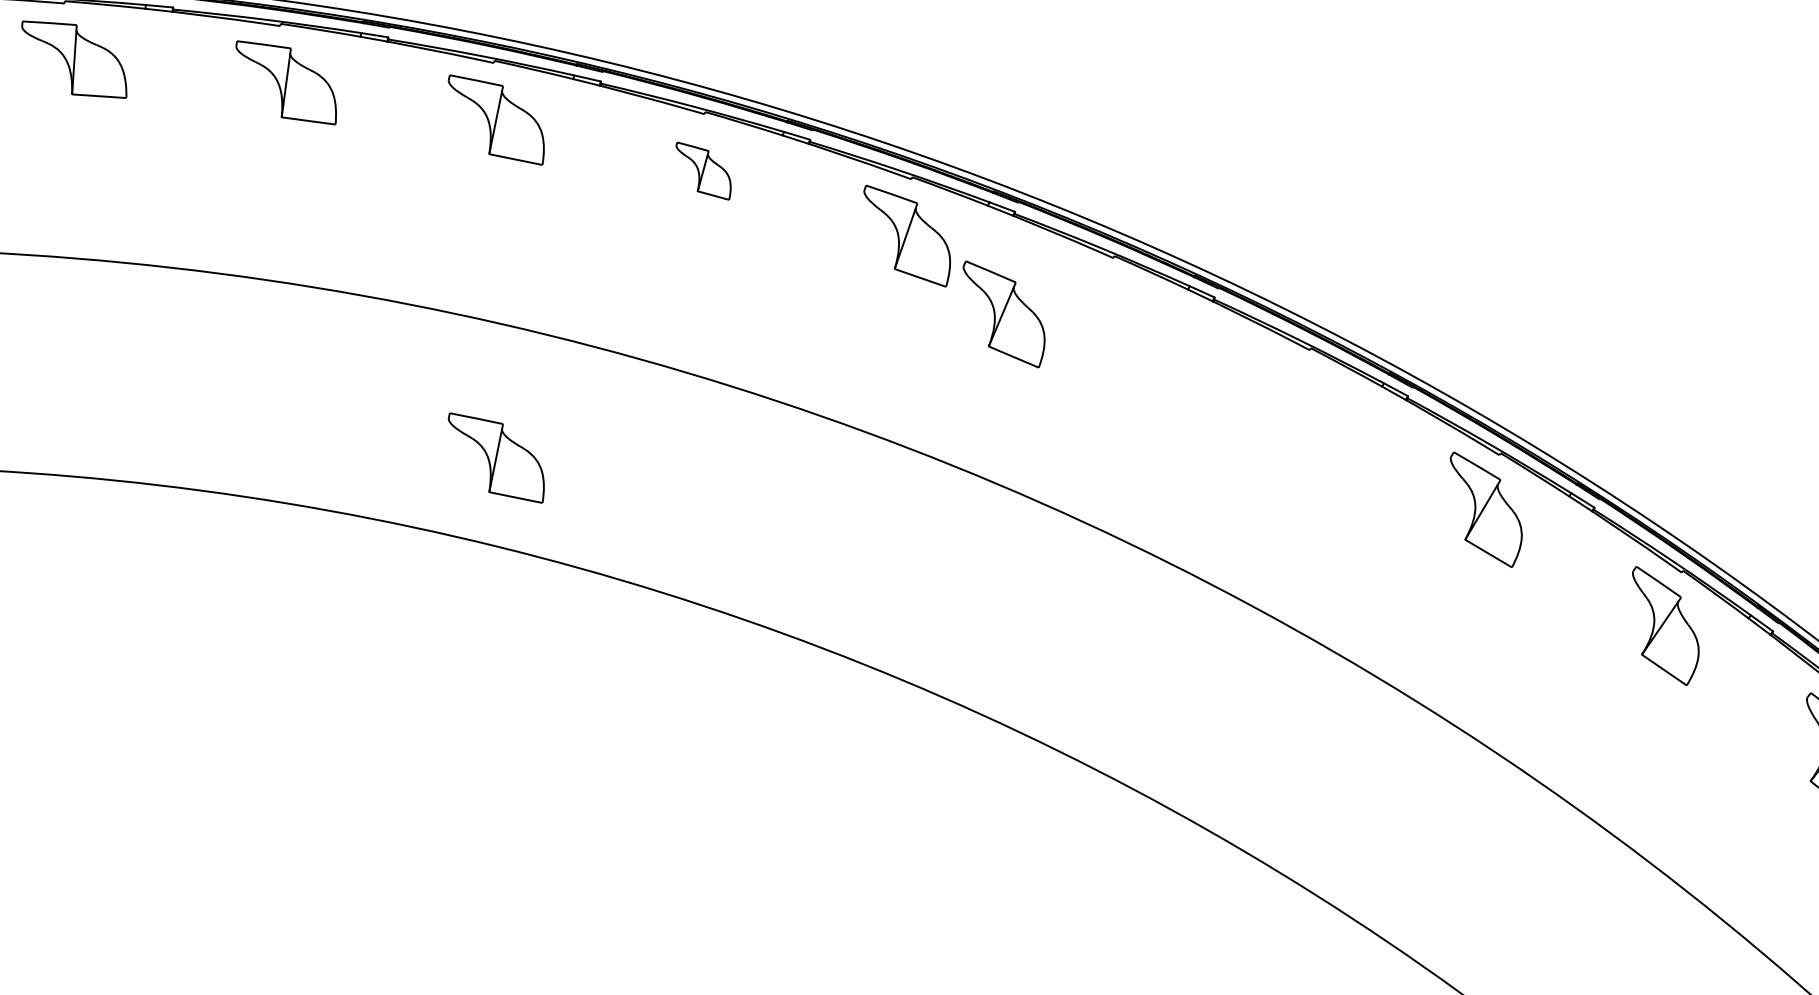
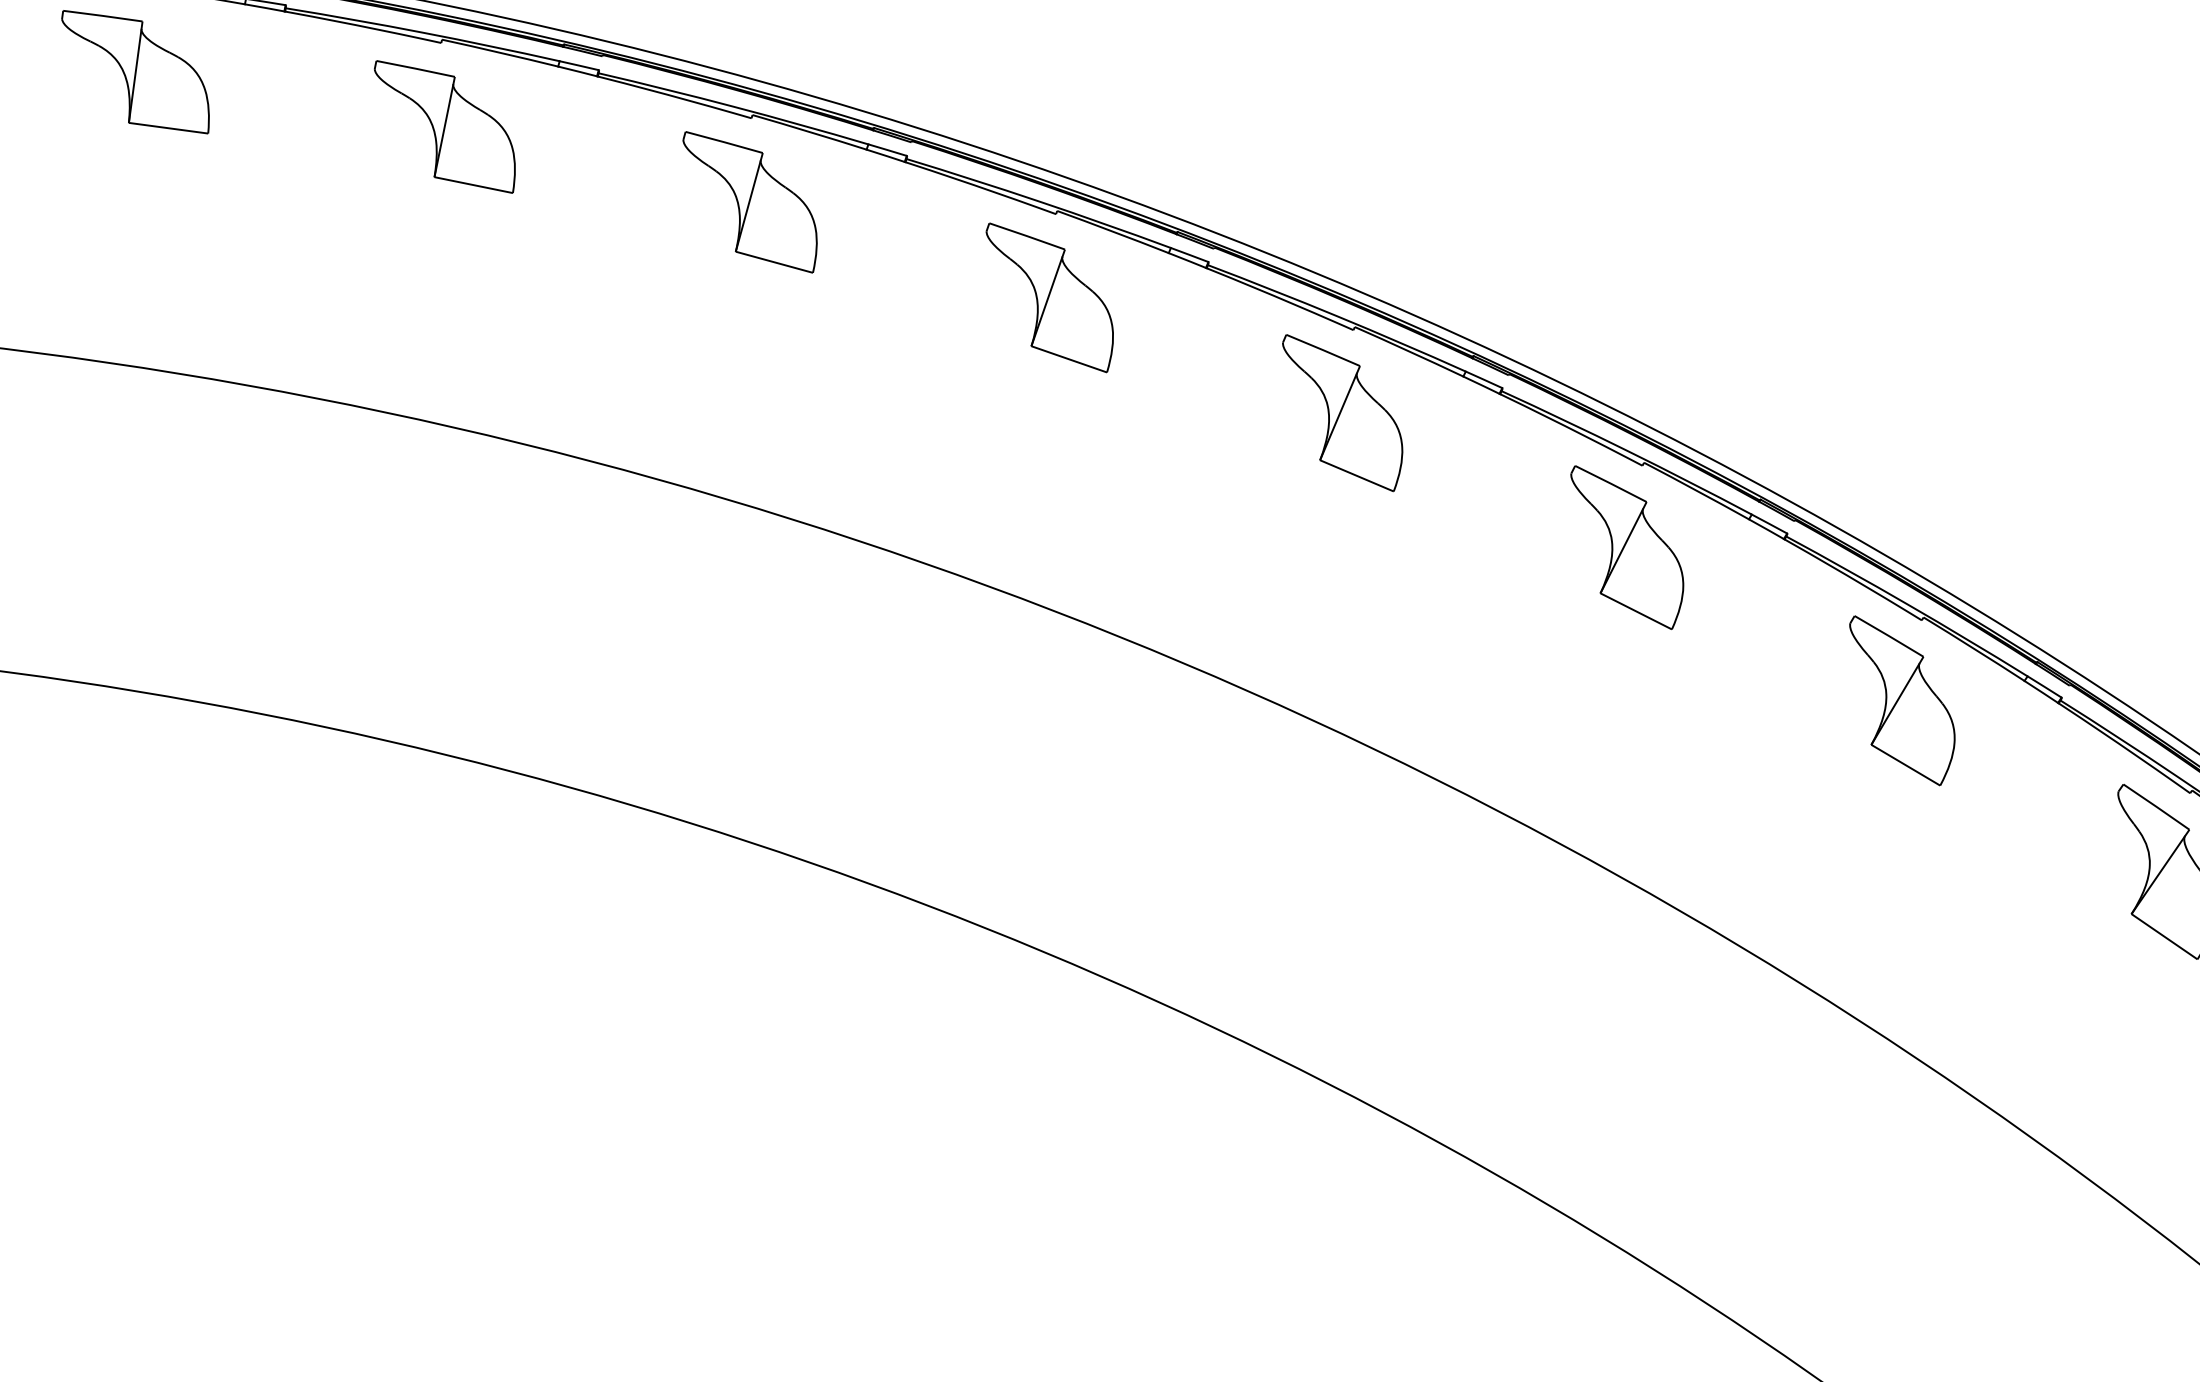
part: (703, 170) -> (749, 201), size x1.67
part: (1003, 314) -> (1341, 413), moved
part: (1299, 405) -> (1627, 547), added
part: (495, 457) -> (443, 623), removed

